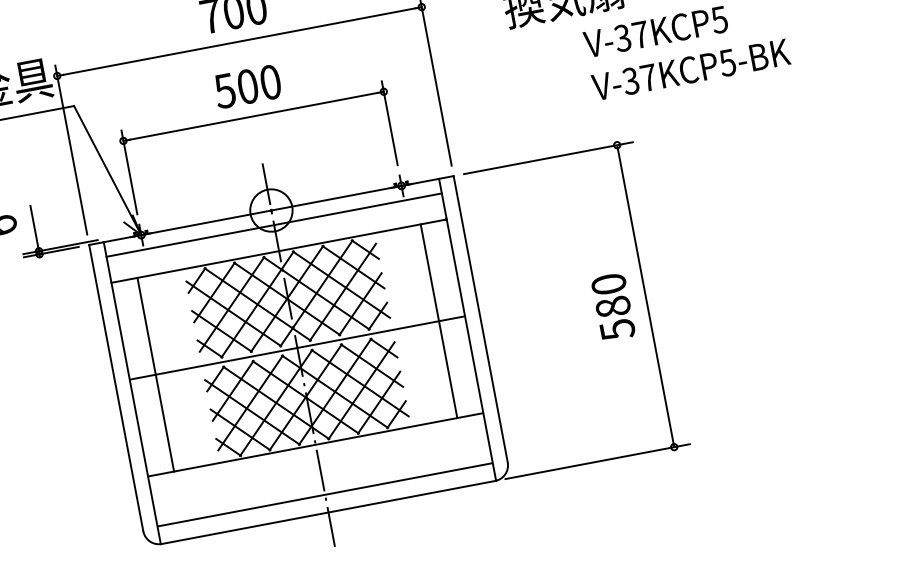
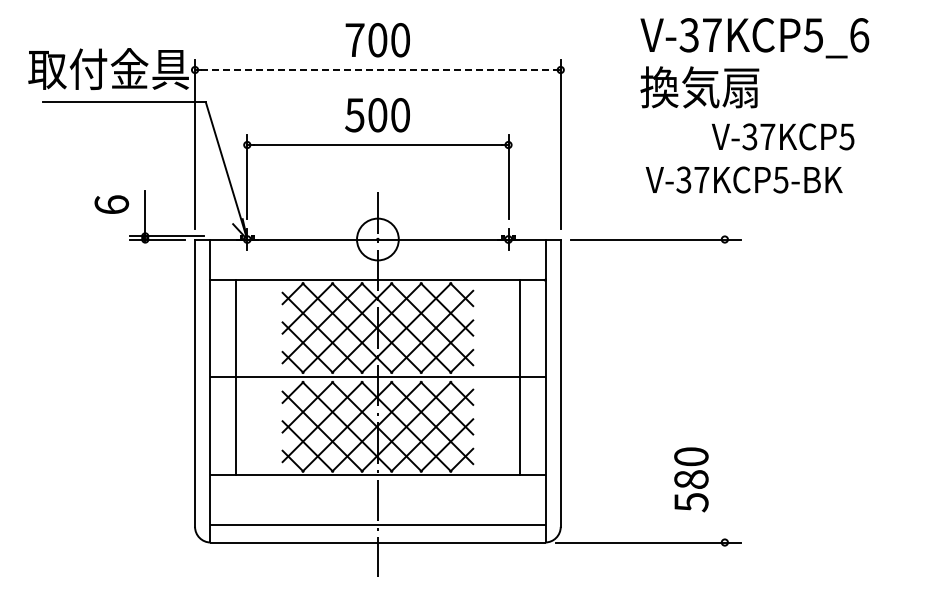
line: (239, 42) -> (377, 70), solid -> dashed
text: (690, 69) -> (743, 179), moved
line: (273, 225) -> (377, 254), removed
line: (645, 295) -> (724, 390), removed
text: (613, 306) -> (691, 479), moved

